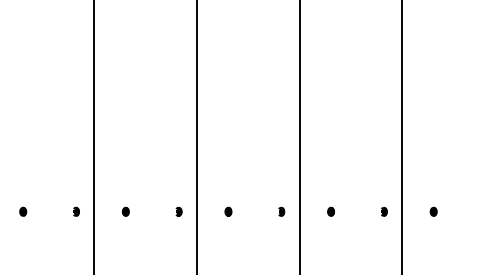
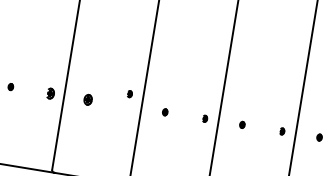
part: (76, 211) -> (50, 93), size x1.6
part: (125, 211) -> (87, 99), size x1.6
part: (178, 211) -> (129, 93), moved

